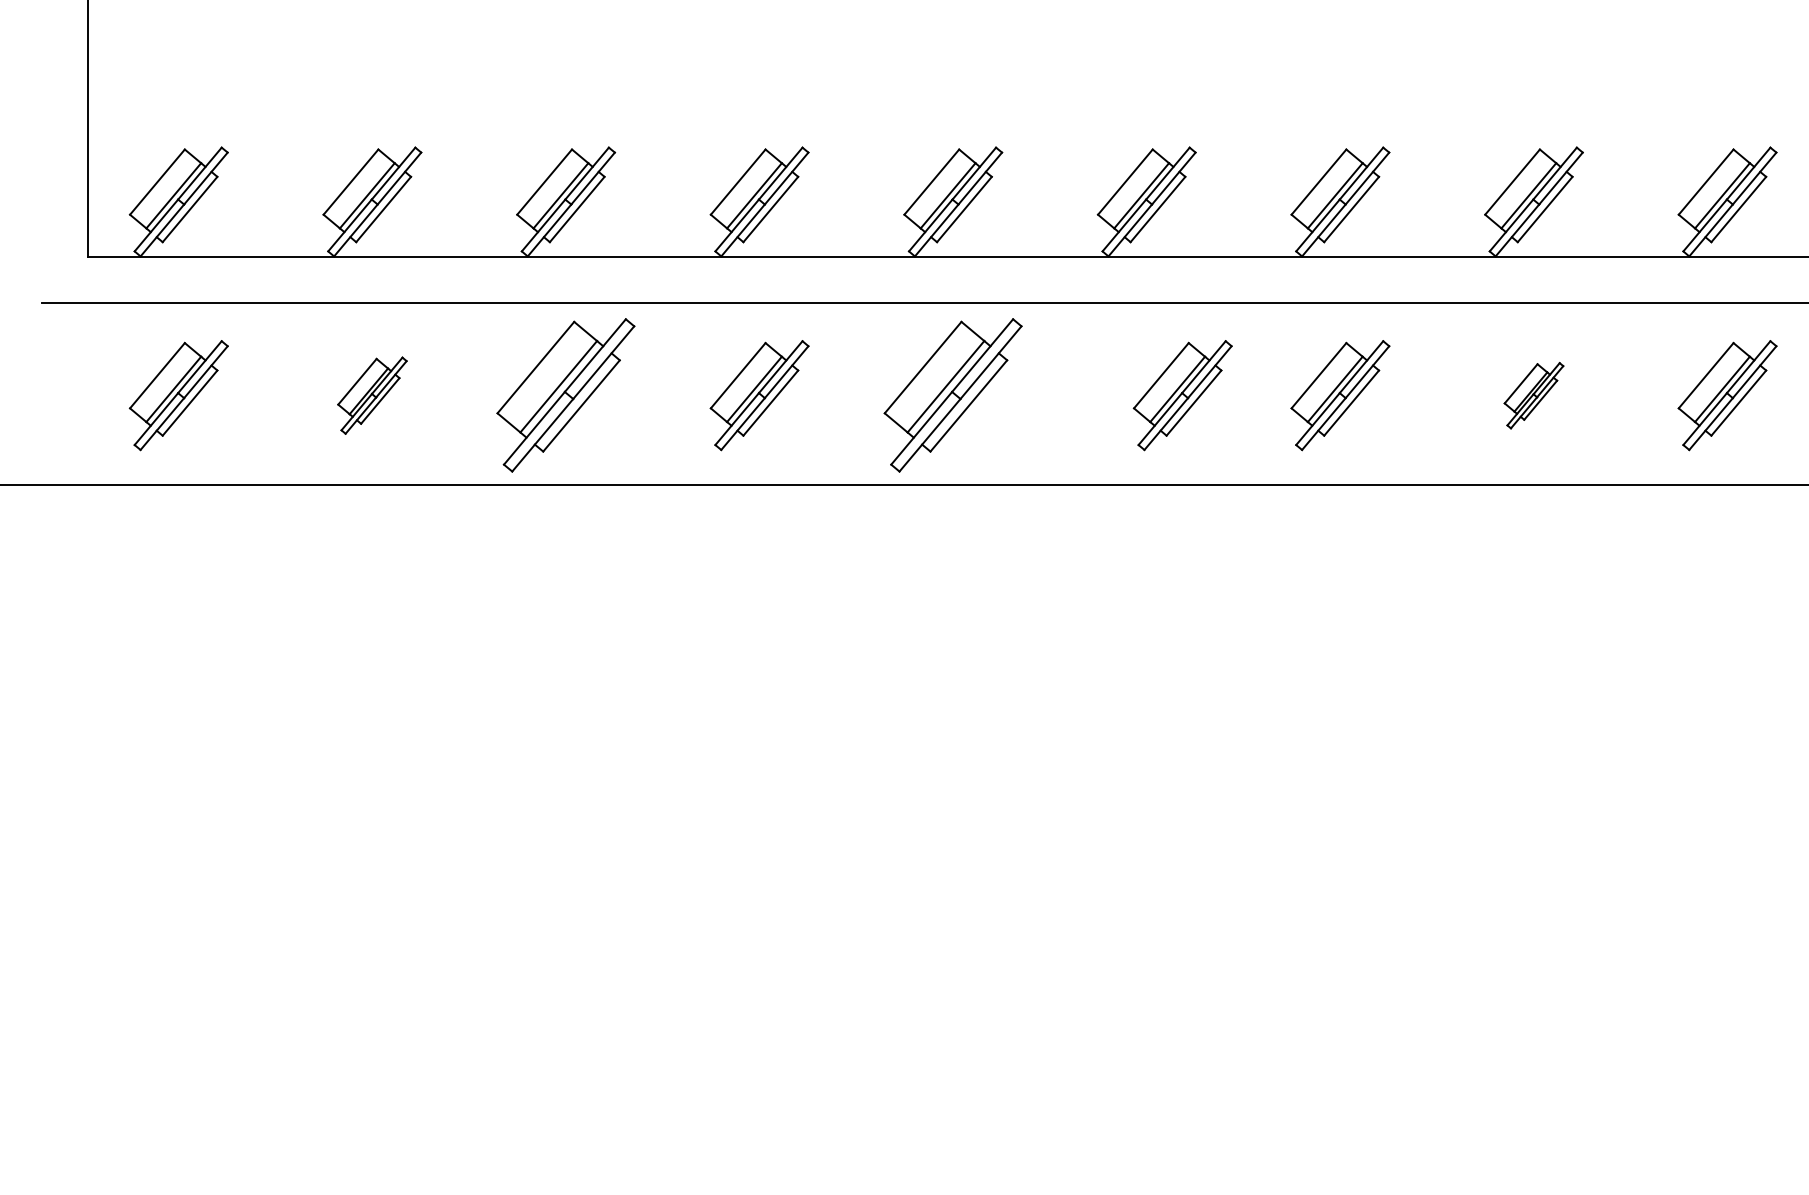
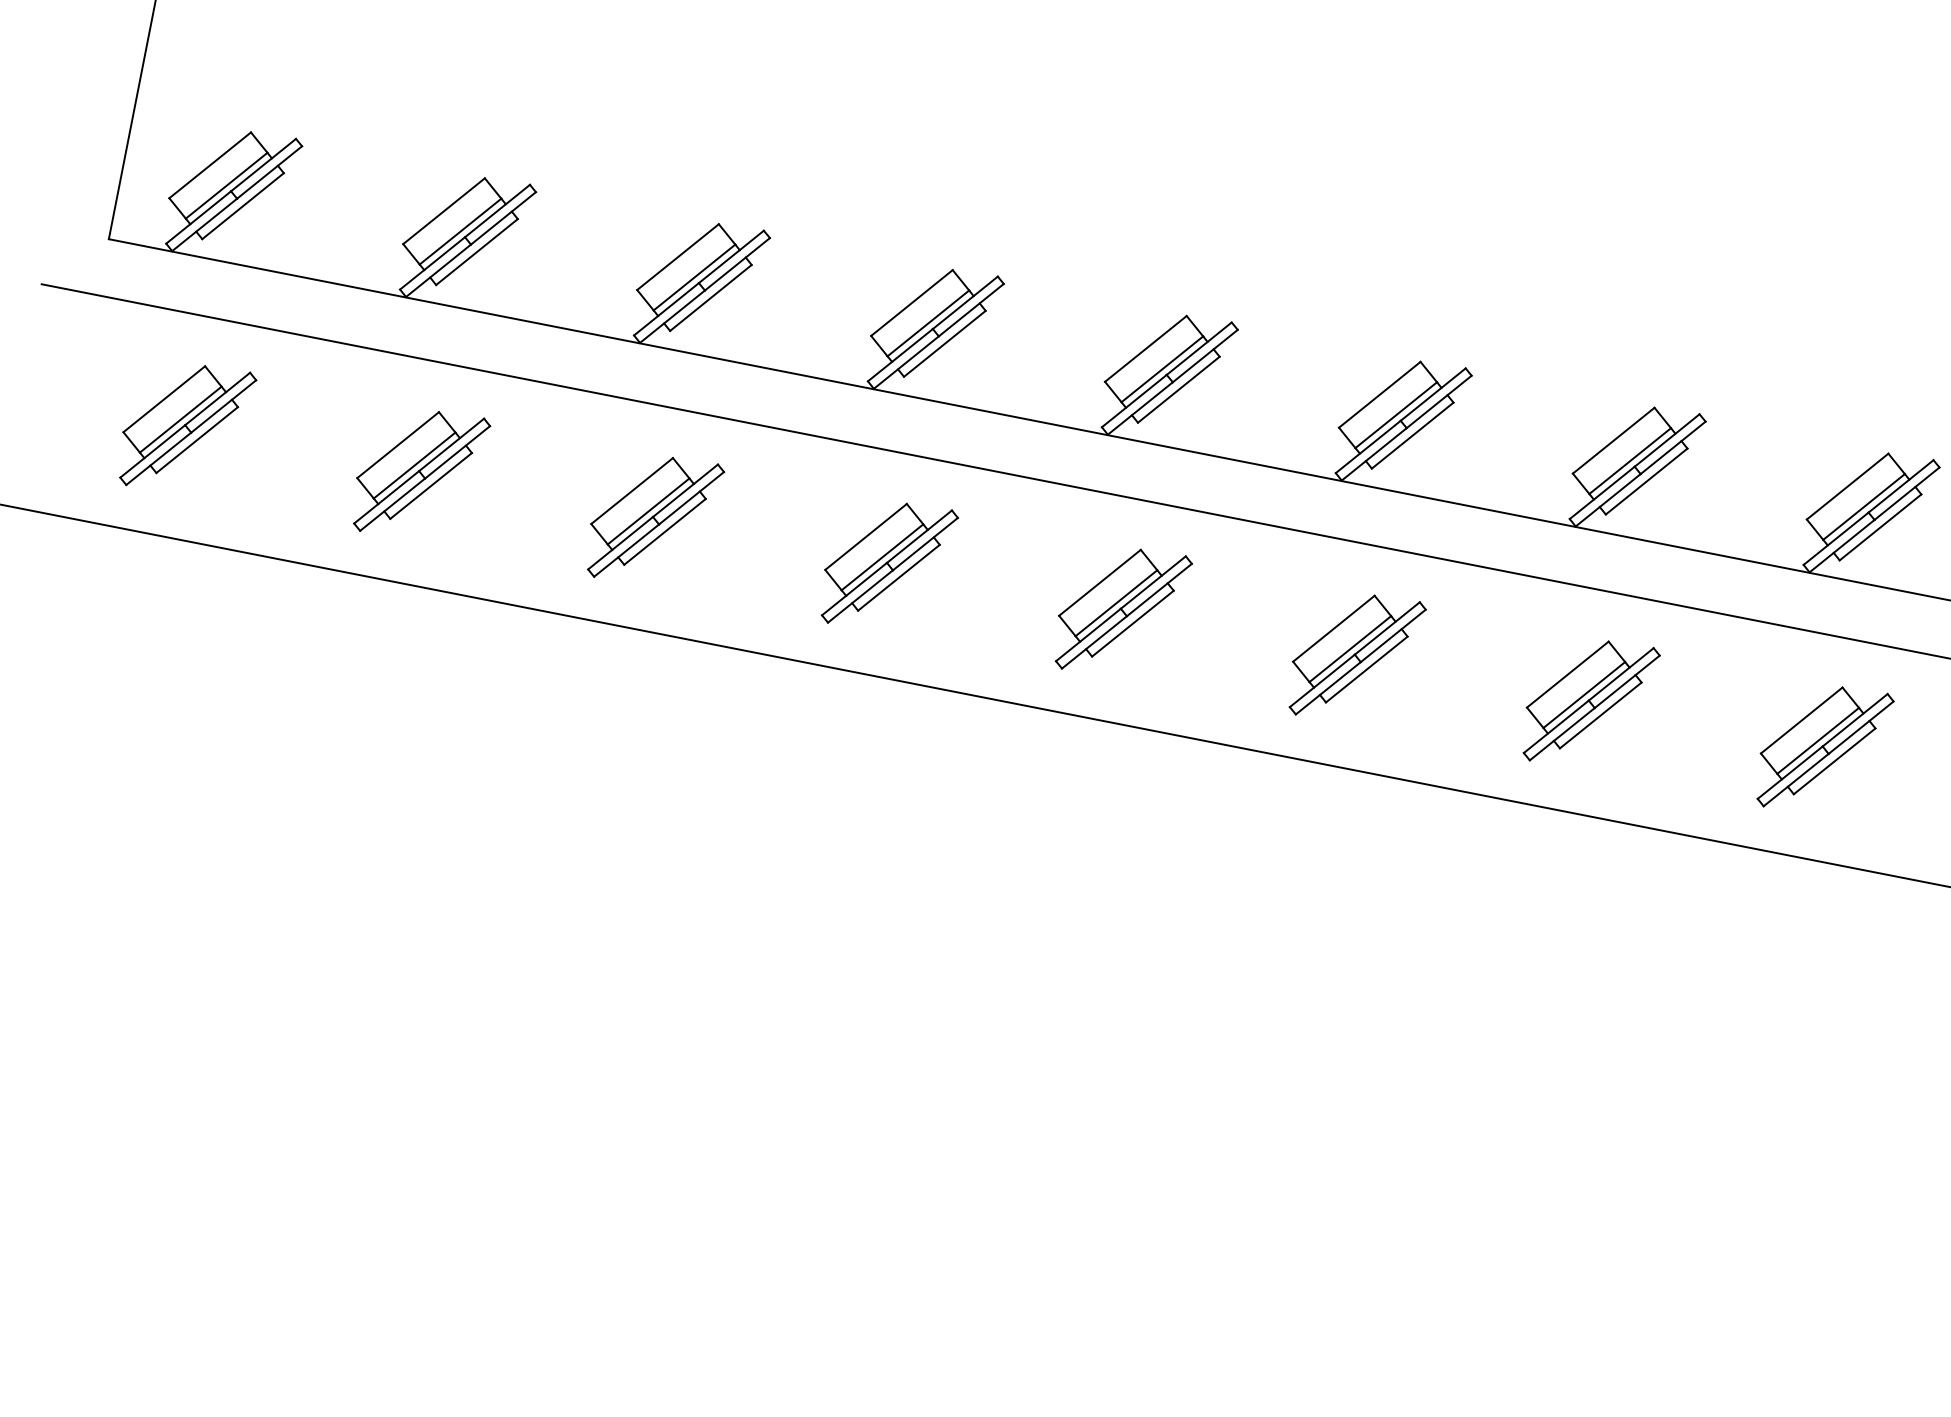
part: (372, 395) -> (419, 474), size x1.43
part: (566, 395) -> (653, 520), size x0.71
part: (953, 395) -> (1121, 611), size x0.71
part: (1182, 395) -> (1354, 657), moved
part: (1533, 395) -> (1822, 749), size x1.67

